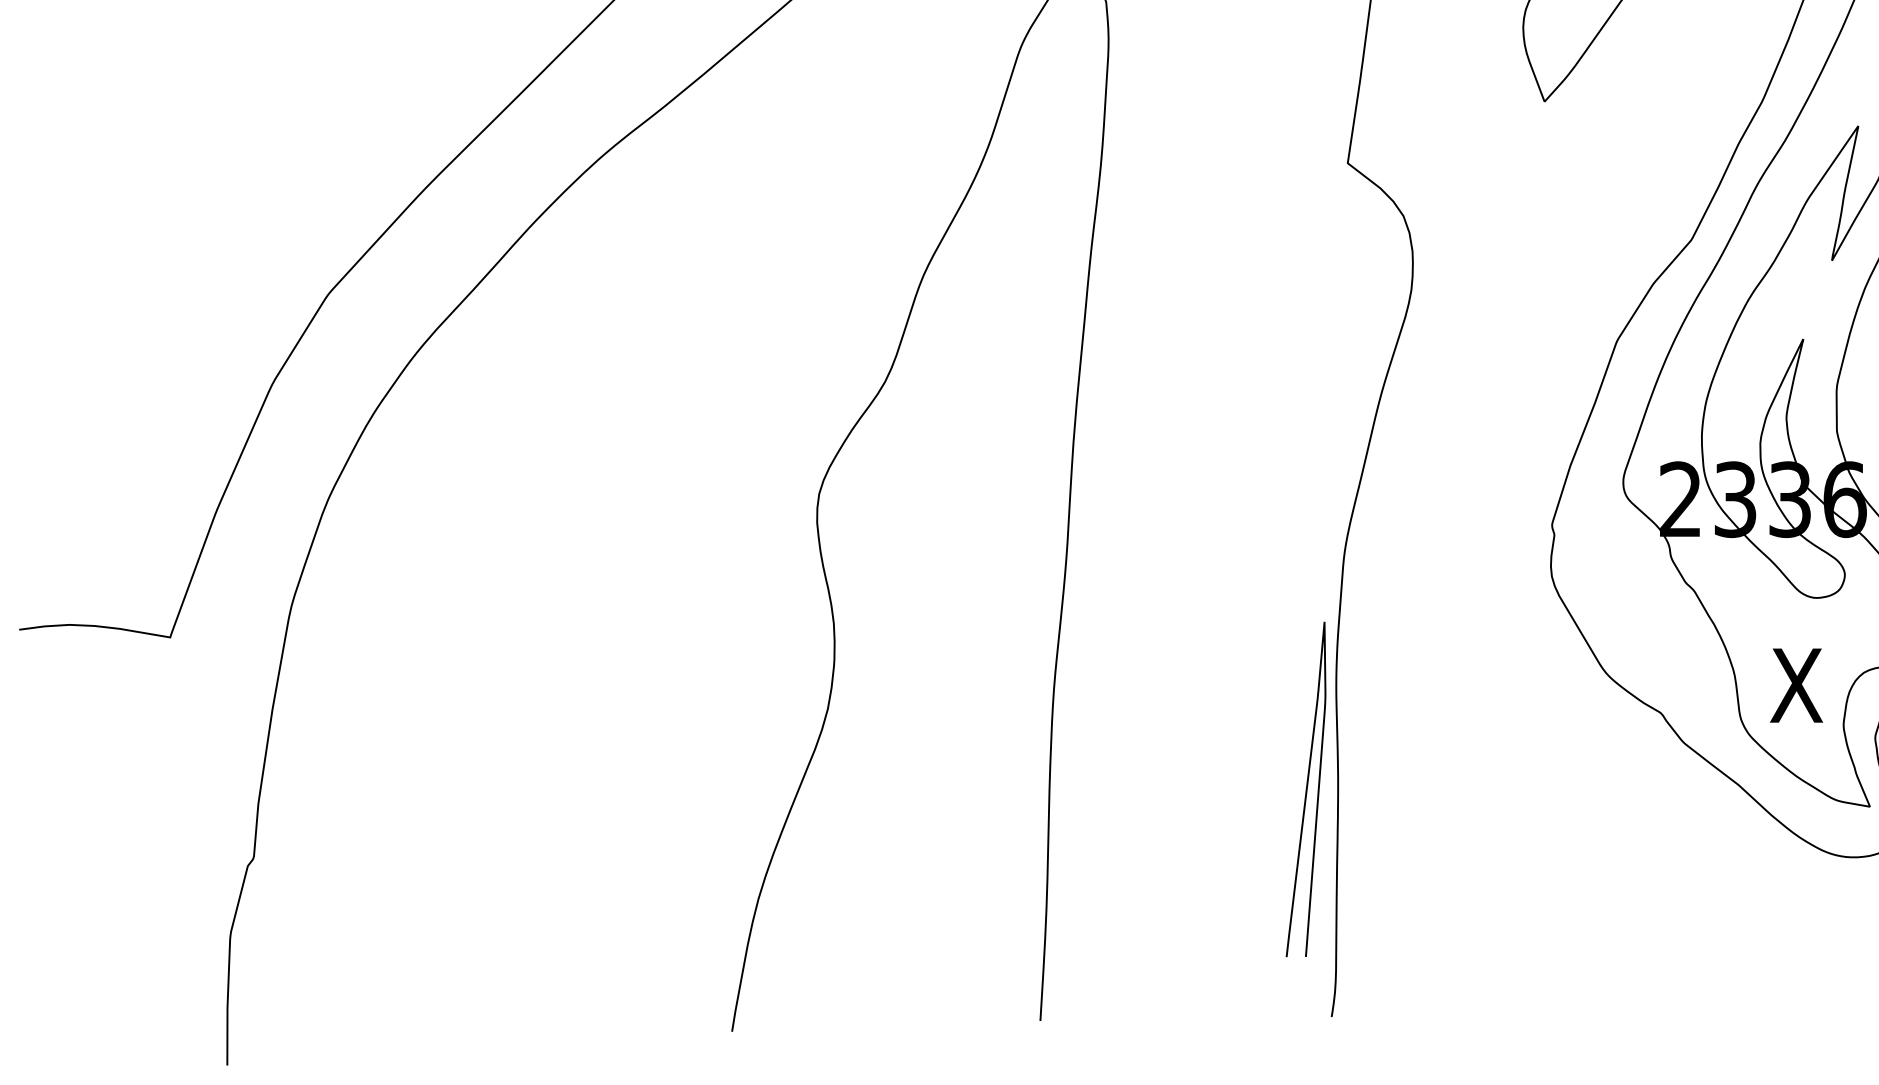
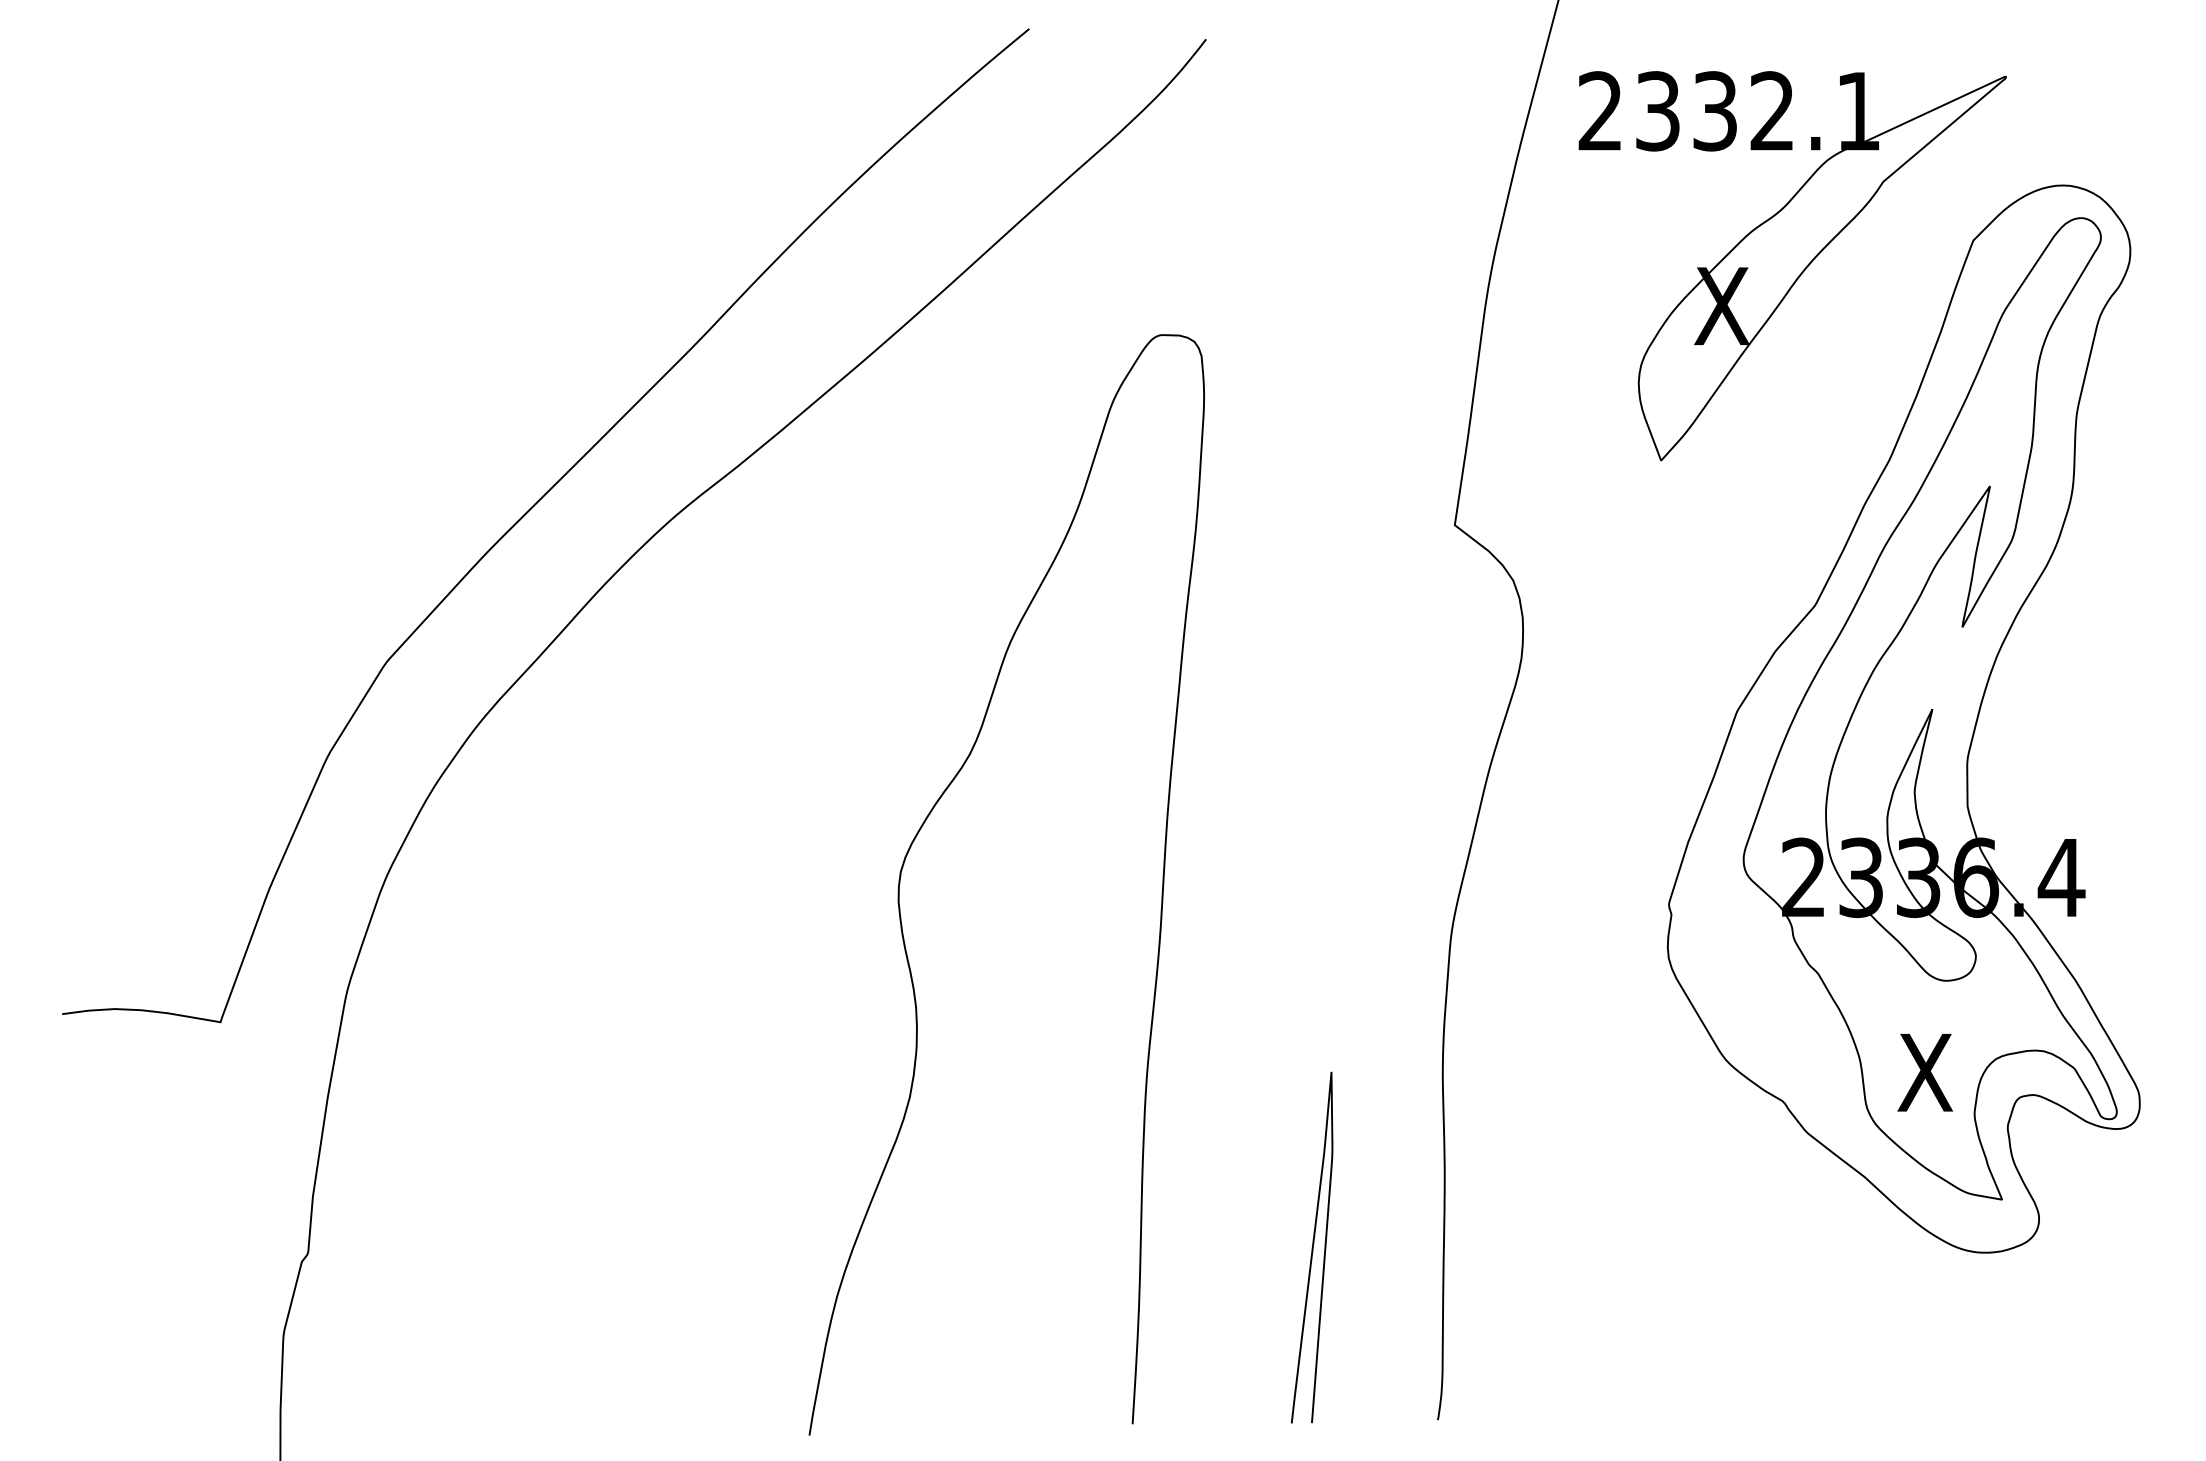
curve: (1305, 789) -> (1311, 1247), moved

